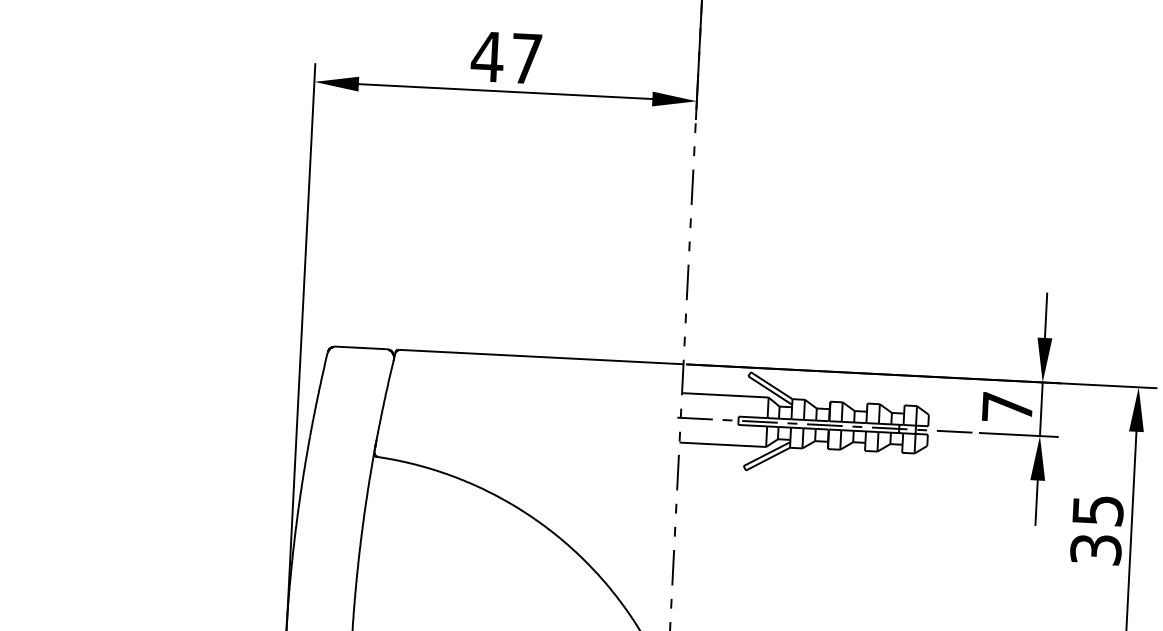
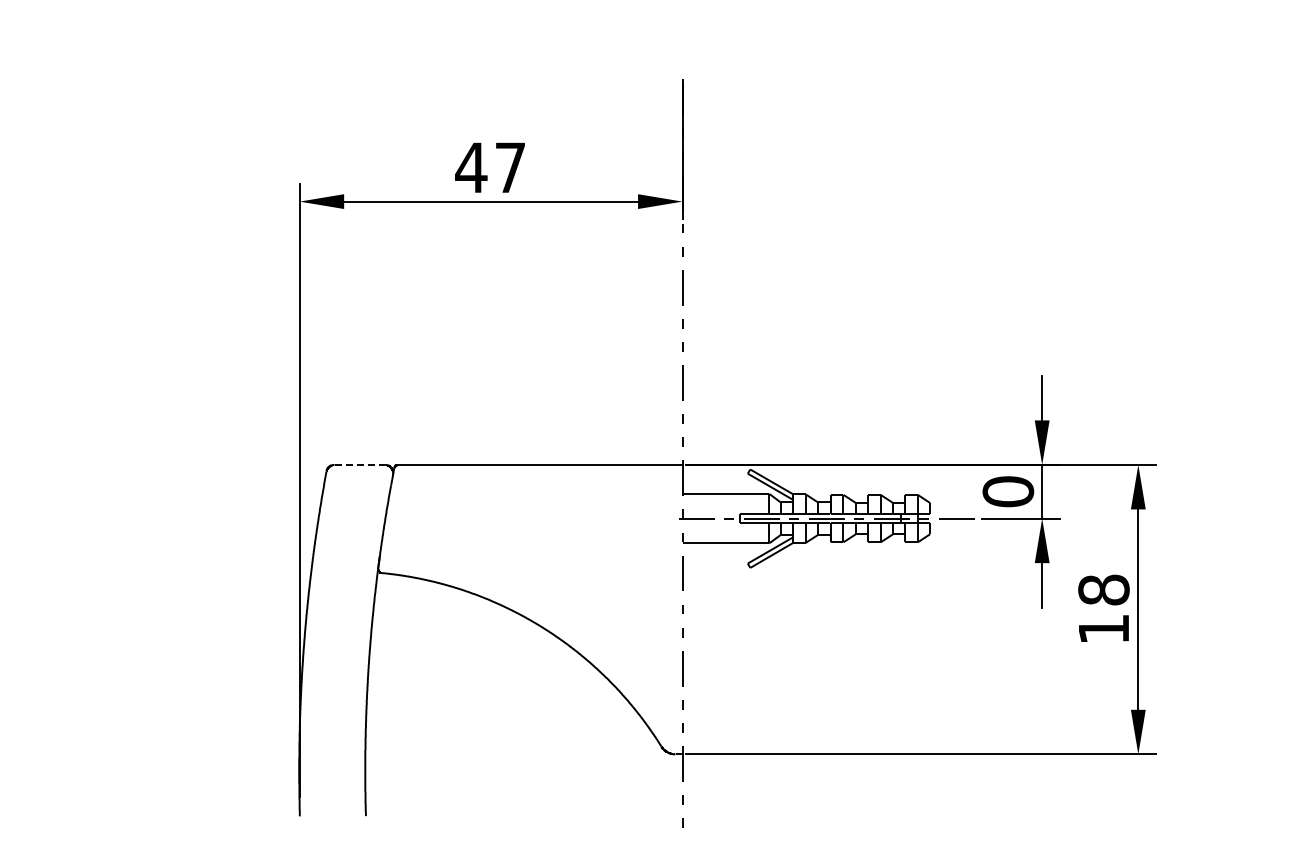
line: (361, 347) -> (360, 464), solid -> dashed
text: (1007, 407) -> (1008, 491), 7 -> 0
text: (1096, 529) -> (1103, 609), 35 -> 18

